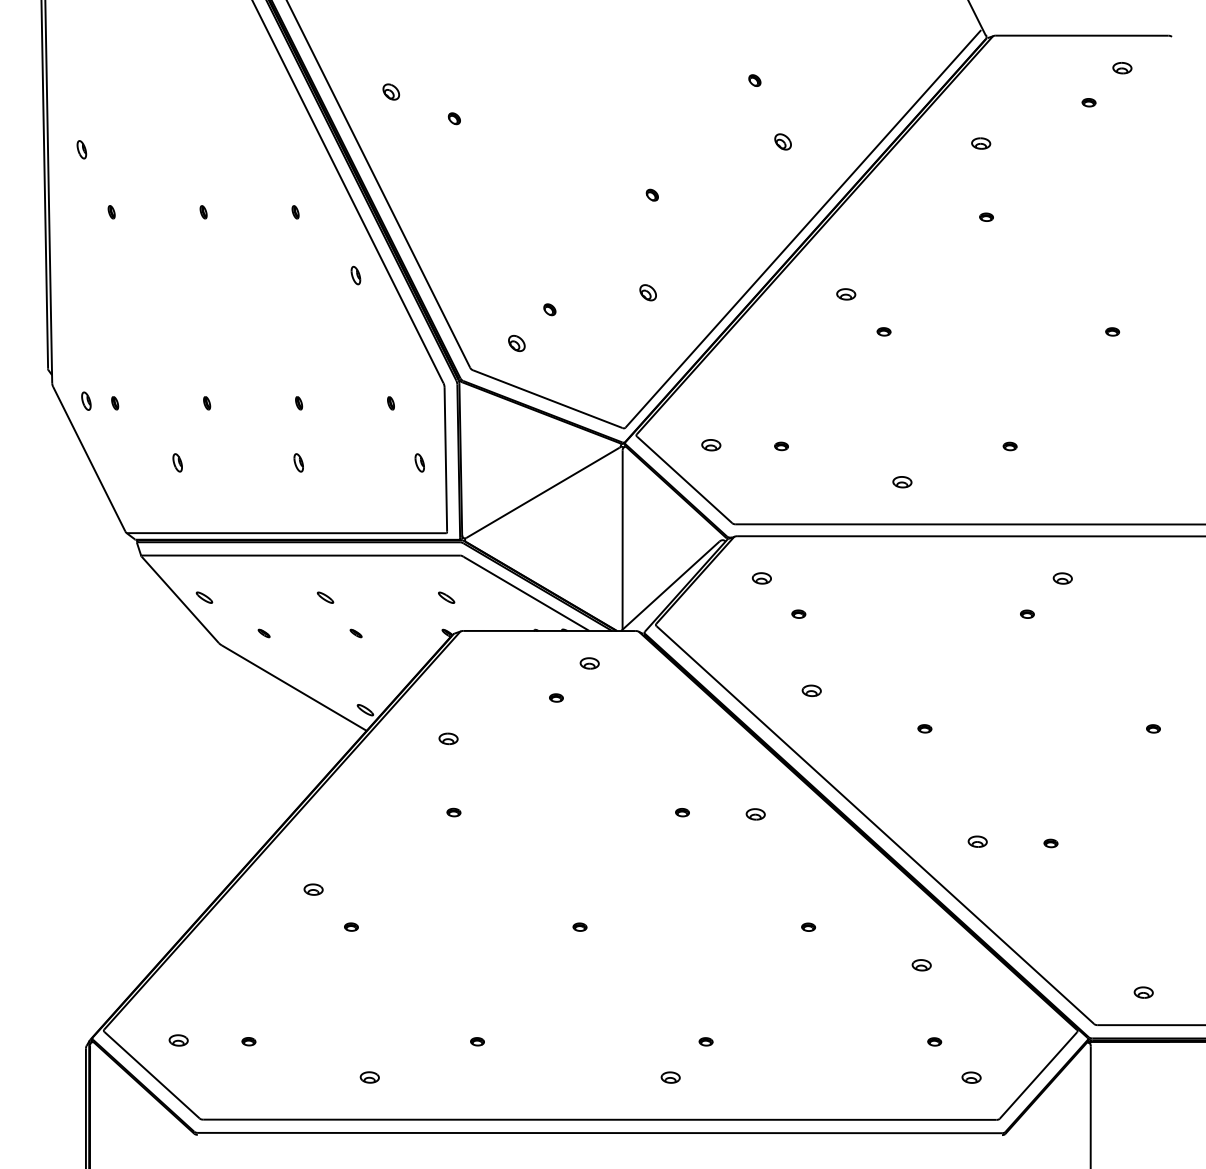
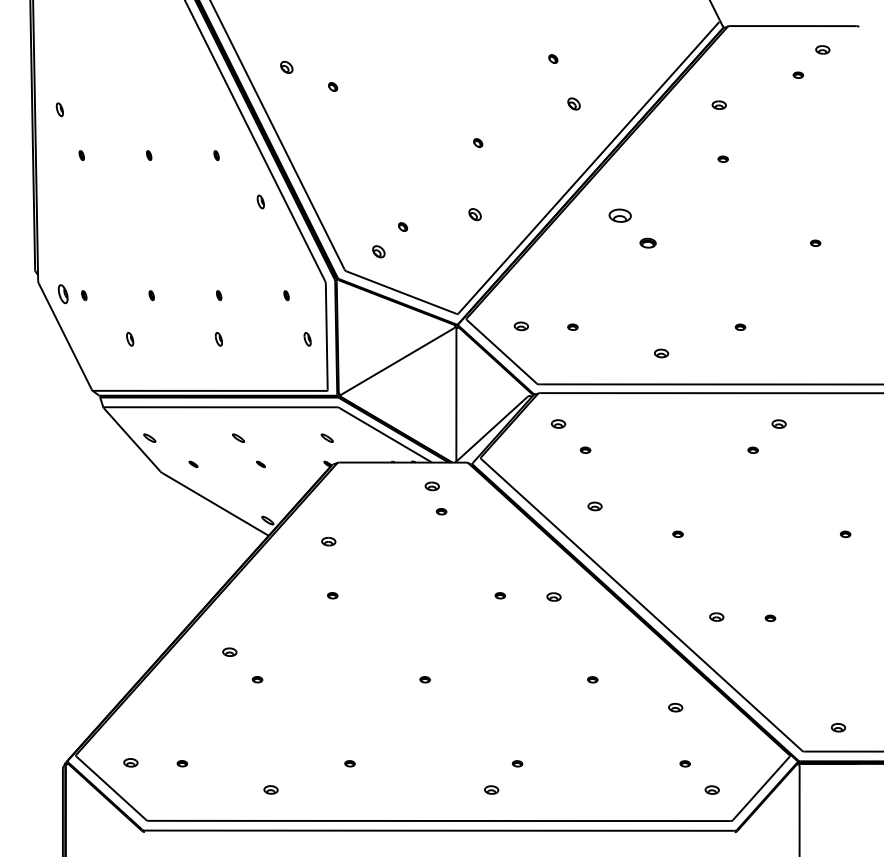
part: (846, 294) -> (620, 215), size x1.6
part: (883, 331) -> (647, 243), size x1.6
part: (86, 400) -> (63, 293), size x1.4
part: (556, 697) -> (441, 511), moved

